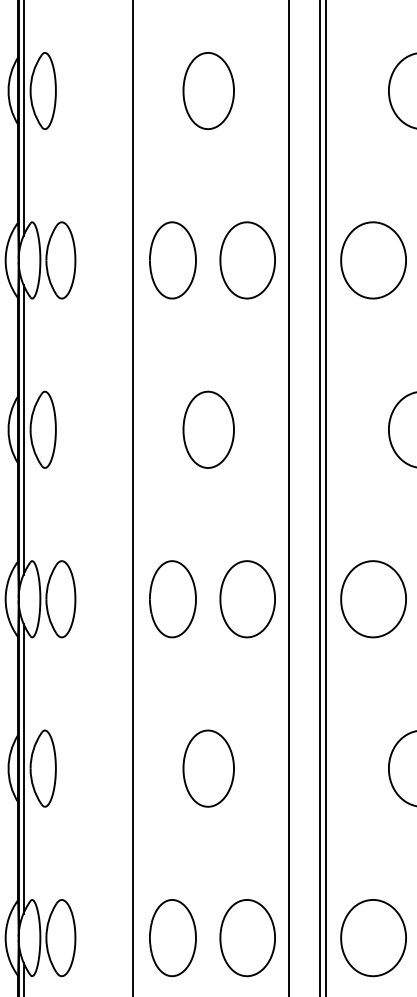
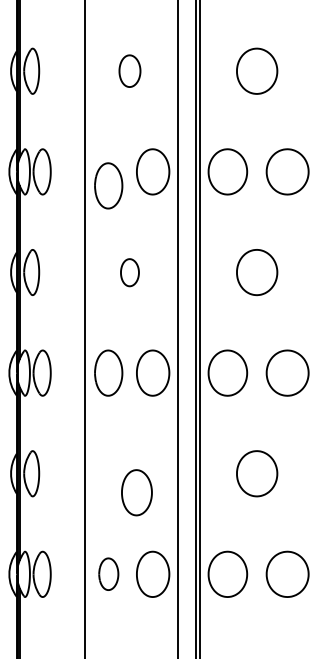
part: (207, 89) -> (129, 70), size x0.7
part: (172, 259) -> (108, 185), moved
part: (207, 429) -> (129, 272), size x0.6
part: (207, 768) -> (136, 492), moved
part: (172, 936) -> (108, 573), size x0.7

